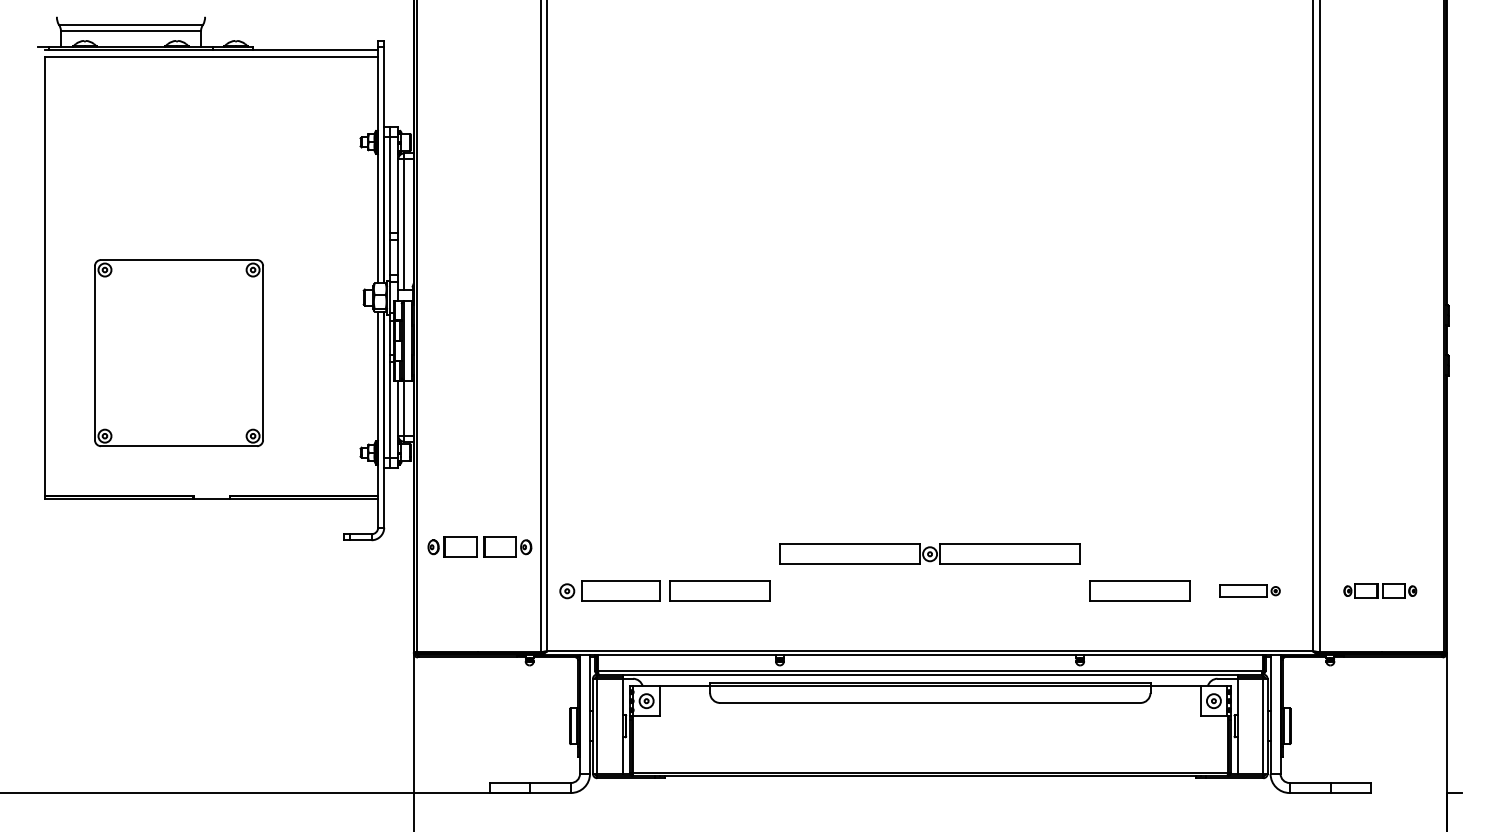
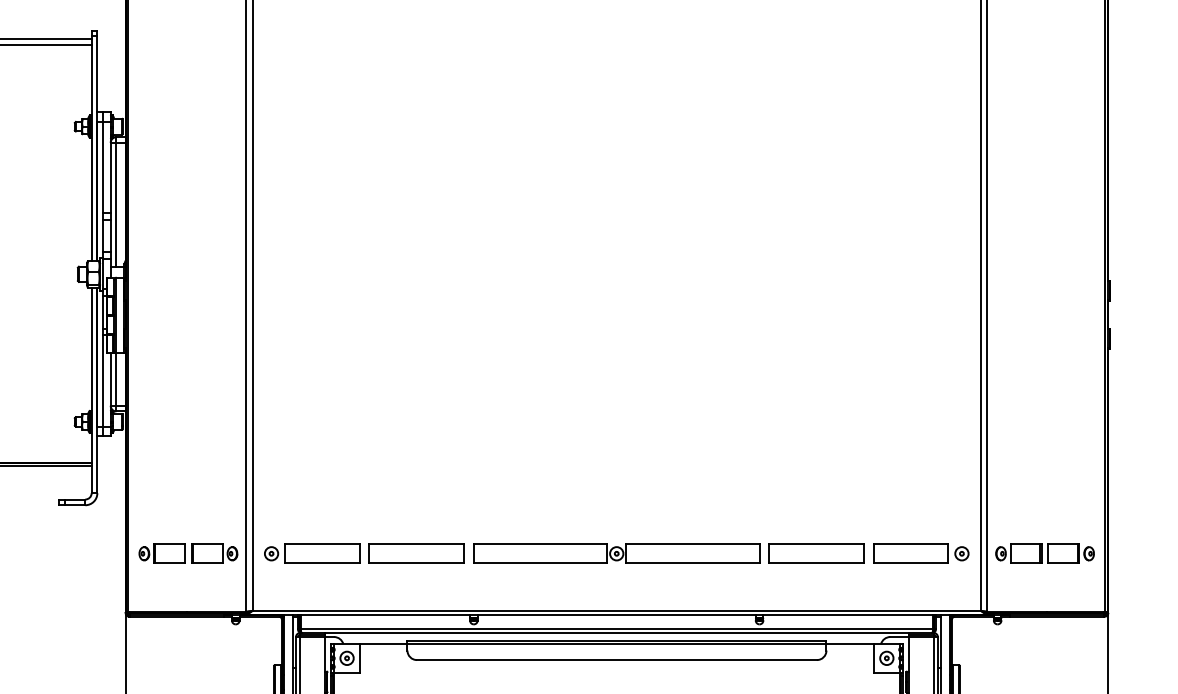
part: (479, 546) -> (188, 553), moved
part: (929, 553) -> (616, 553), moved
part: (1249, 590) -> (920, 553), size x1.67
part: (1380, 590) -> (1045, 553), size x1.43

